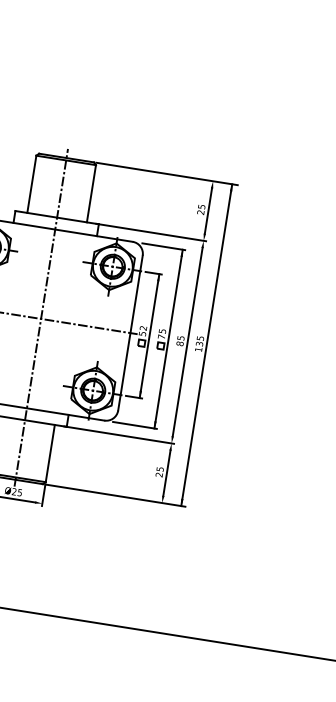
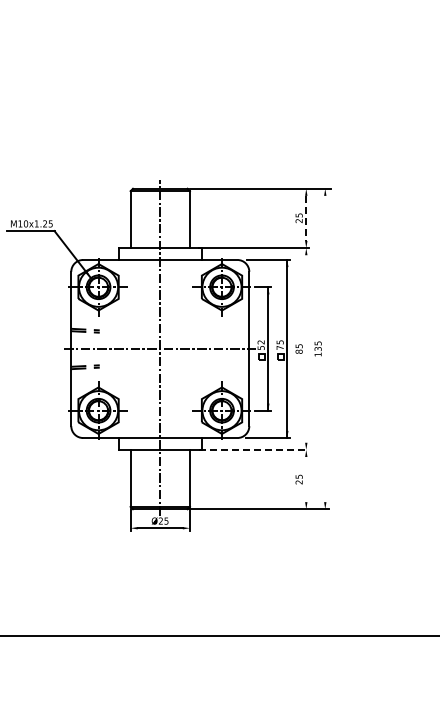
line: (208, 211) -> (306, 218), solid -> dashed
line: (187, 341) -> (306, 348), removed
line: (207, 344) -> (325, 348), removed
line: (119, 434) -> (254, 449), solid -> dashed
line: (167, 473) -> (306, 479), removed

